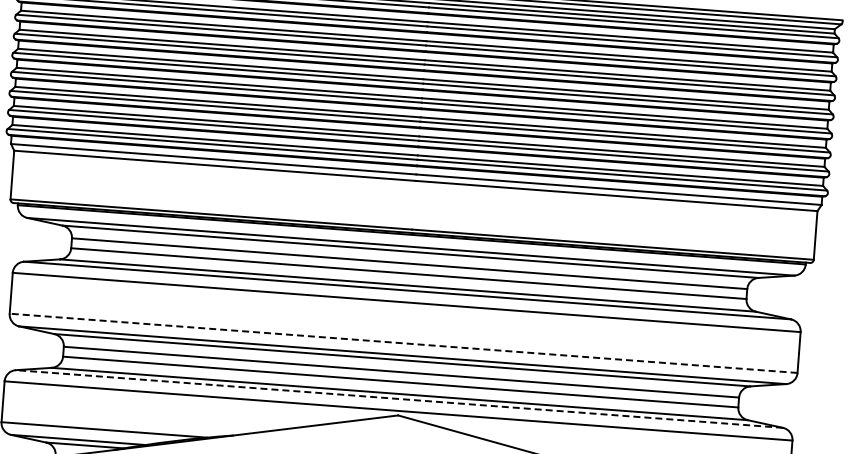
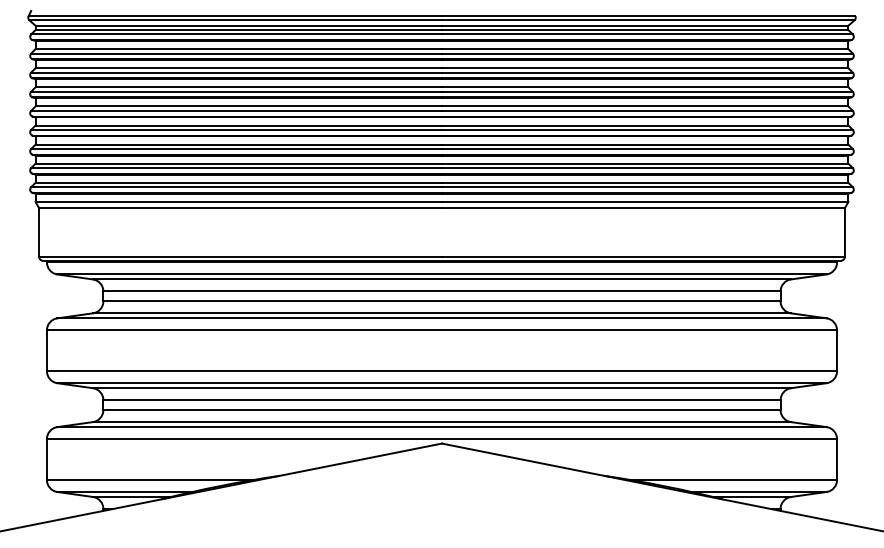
line: (403, 343) -> (441, 371), dashed -> solid
line: (399, 399) -> (442, 427), dashed -> solid

